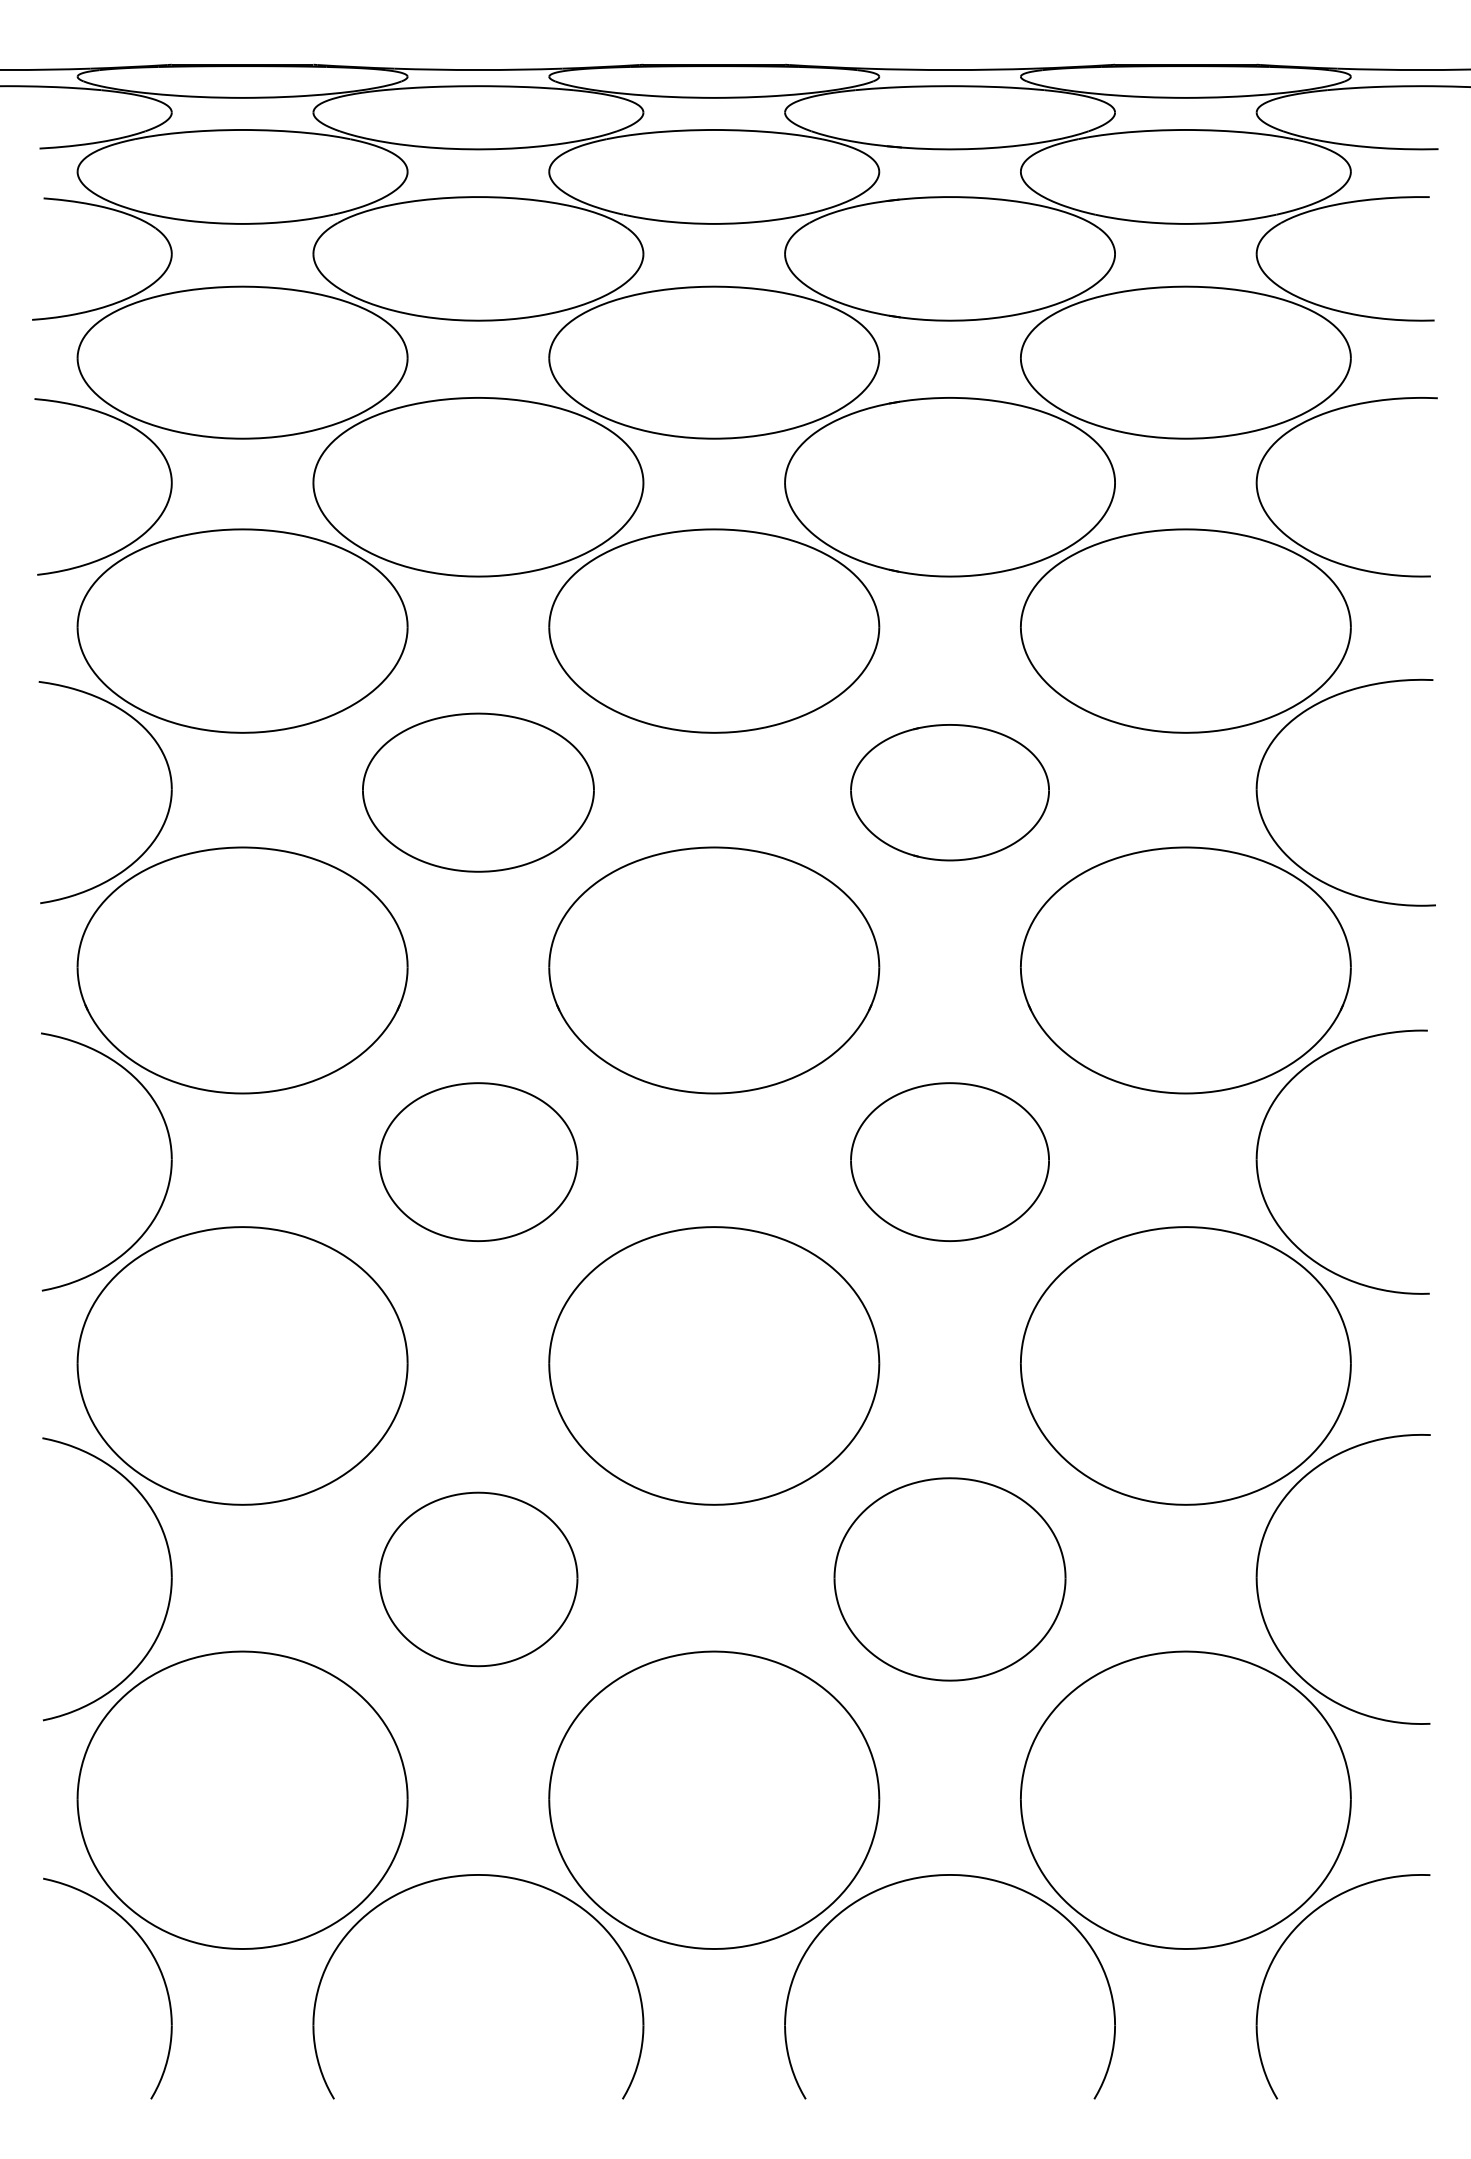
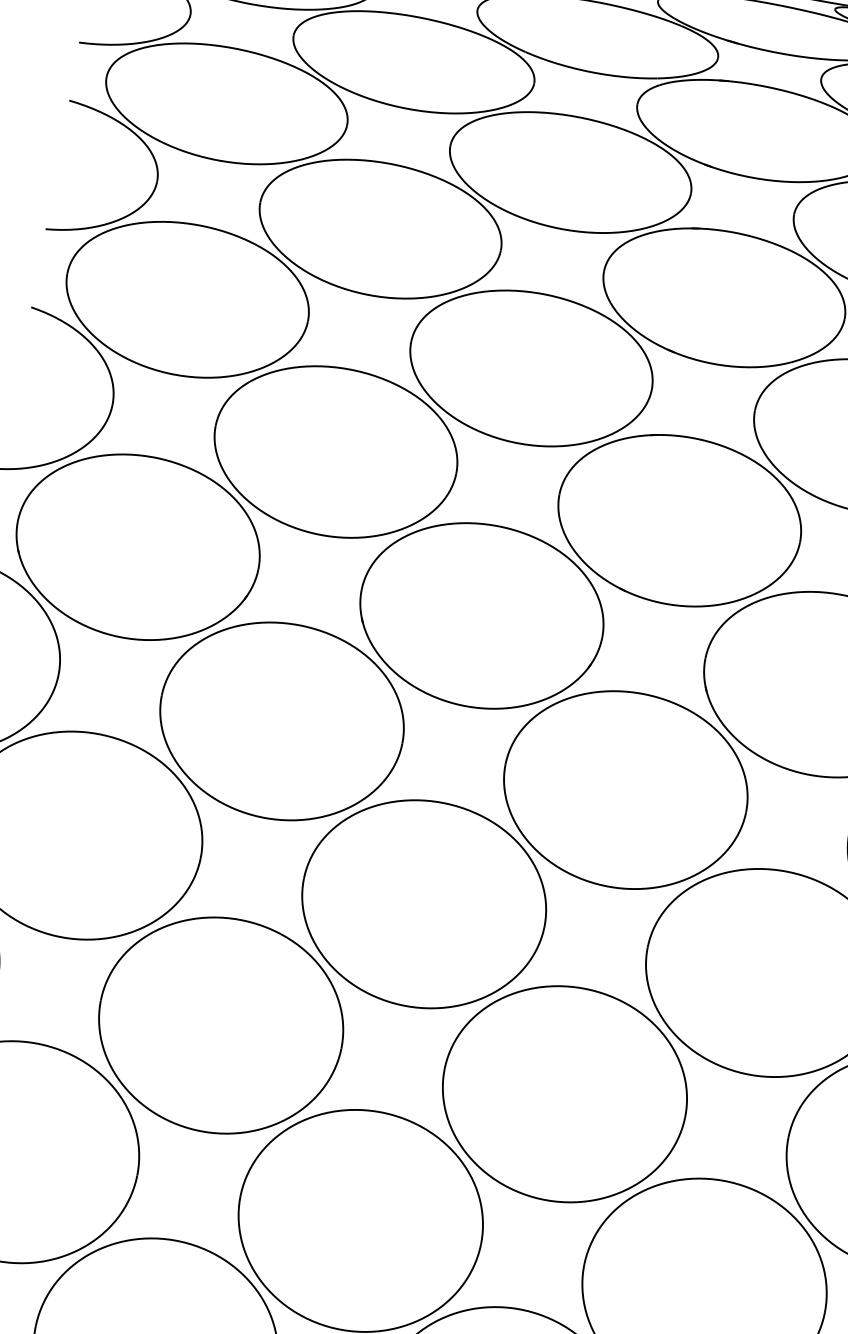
part: (478, 792) -> (335, 452), size x1.43
part: (949, 792) -> (678, 520), size x1.67
part: (478, 1161) -> (281, 721), size x1.67
part: (949, 1161) -> (625, 789), size x1.67
part: (478, 1579) -> (220, 1025), size x1.67
part: (949, 1579) -> (564, 1094), size x1.43

